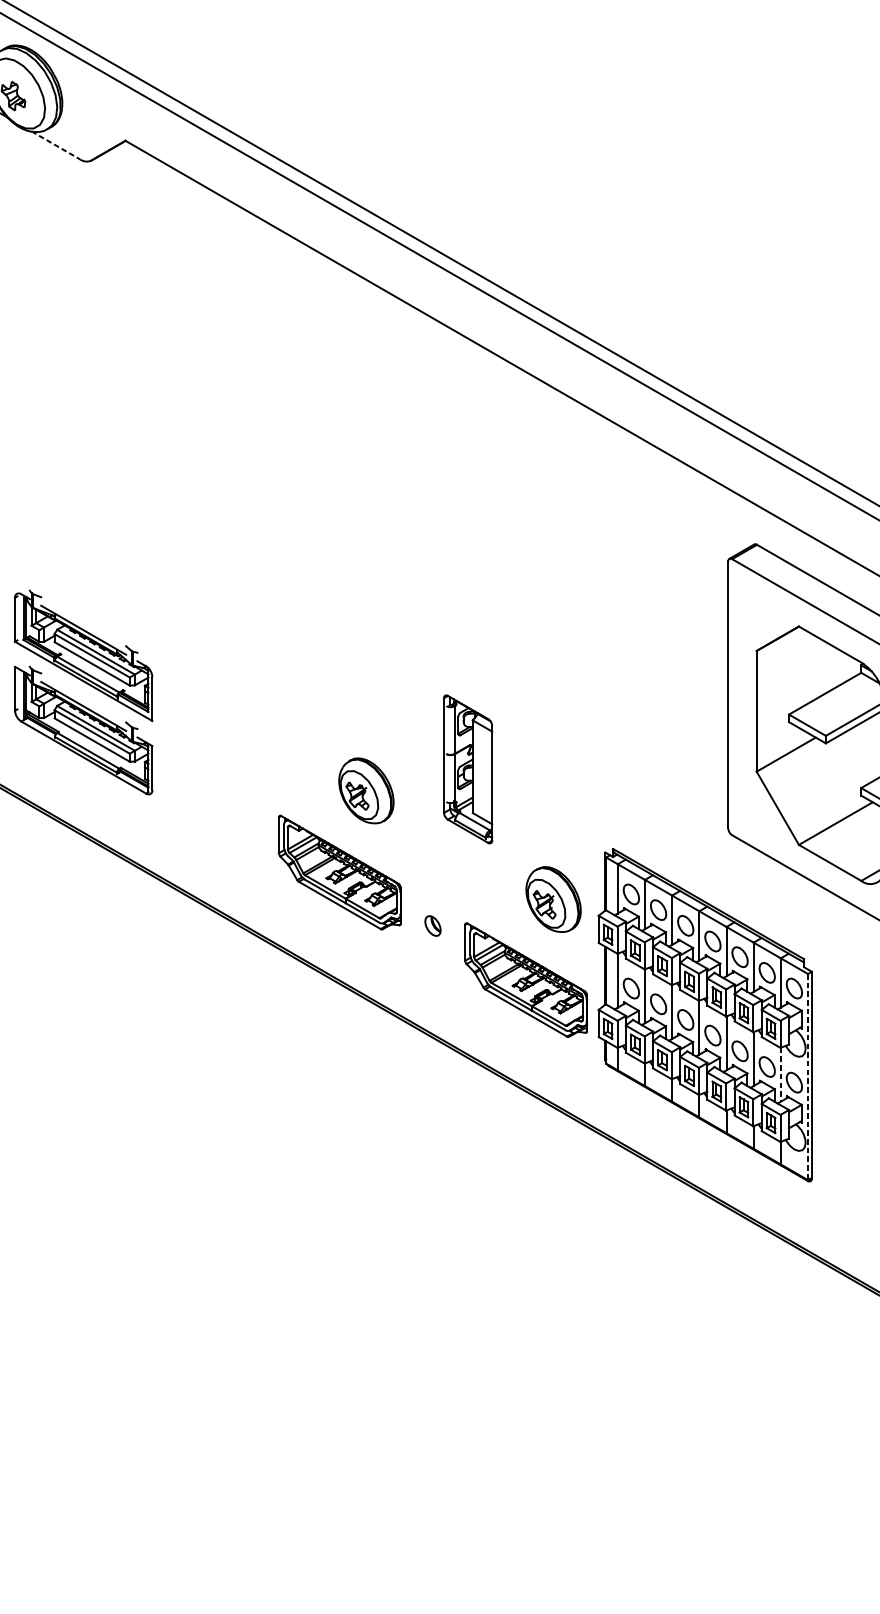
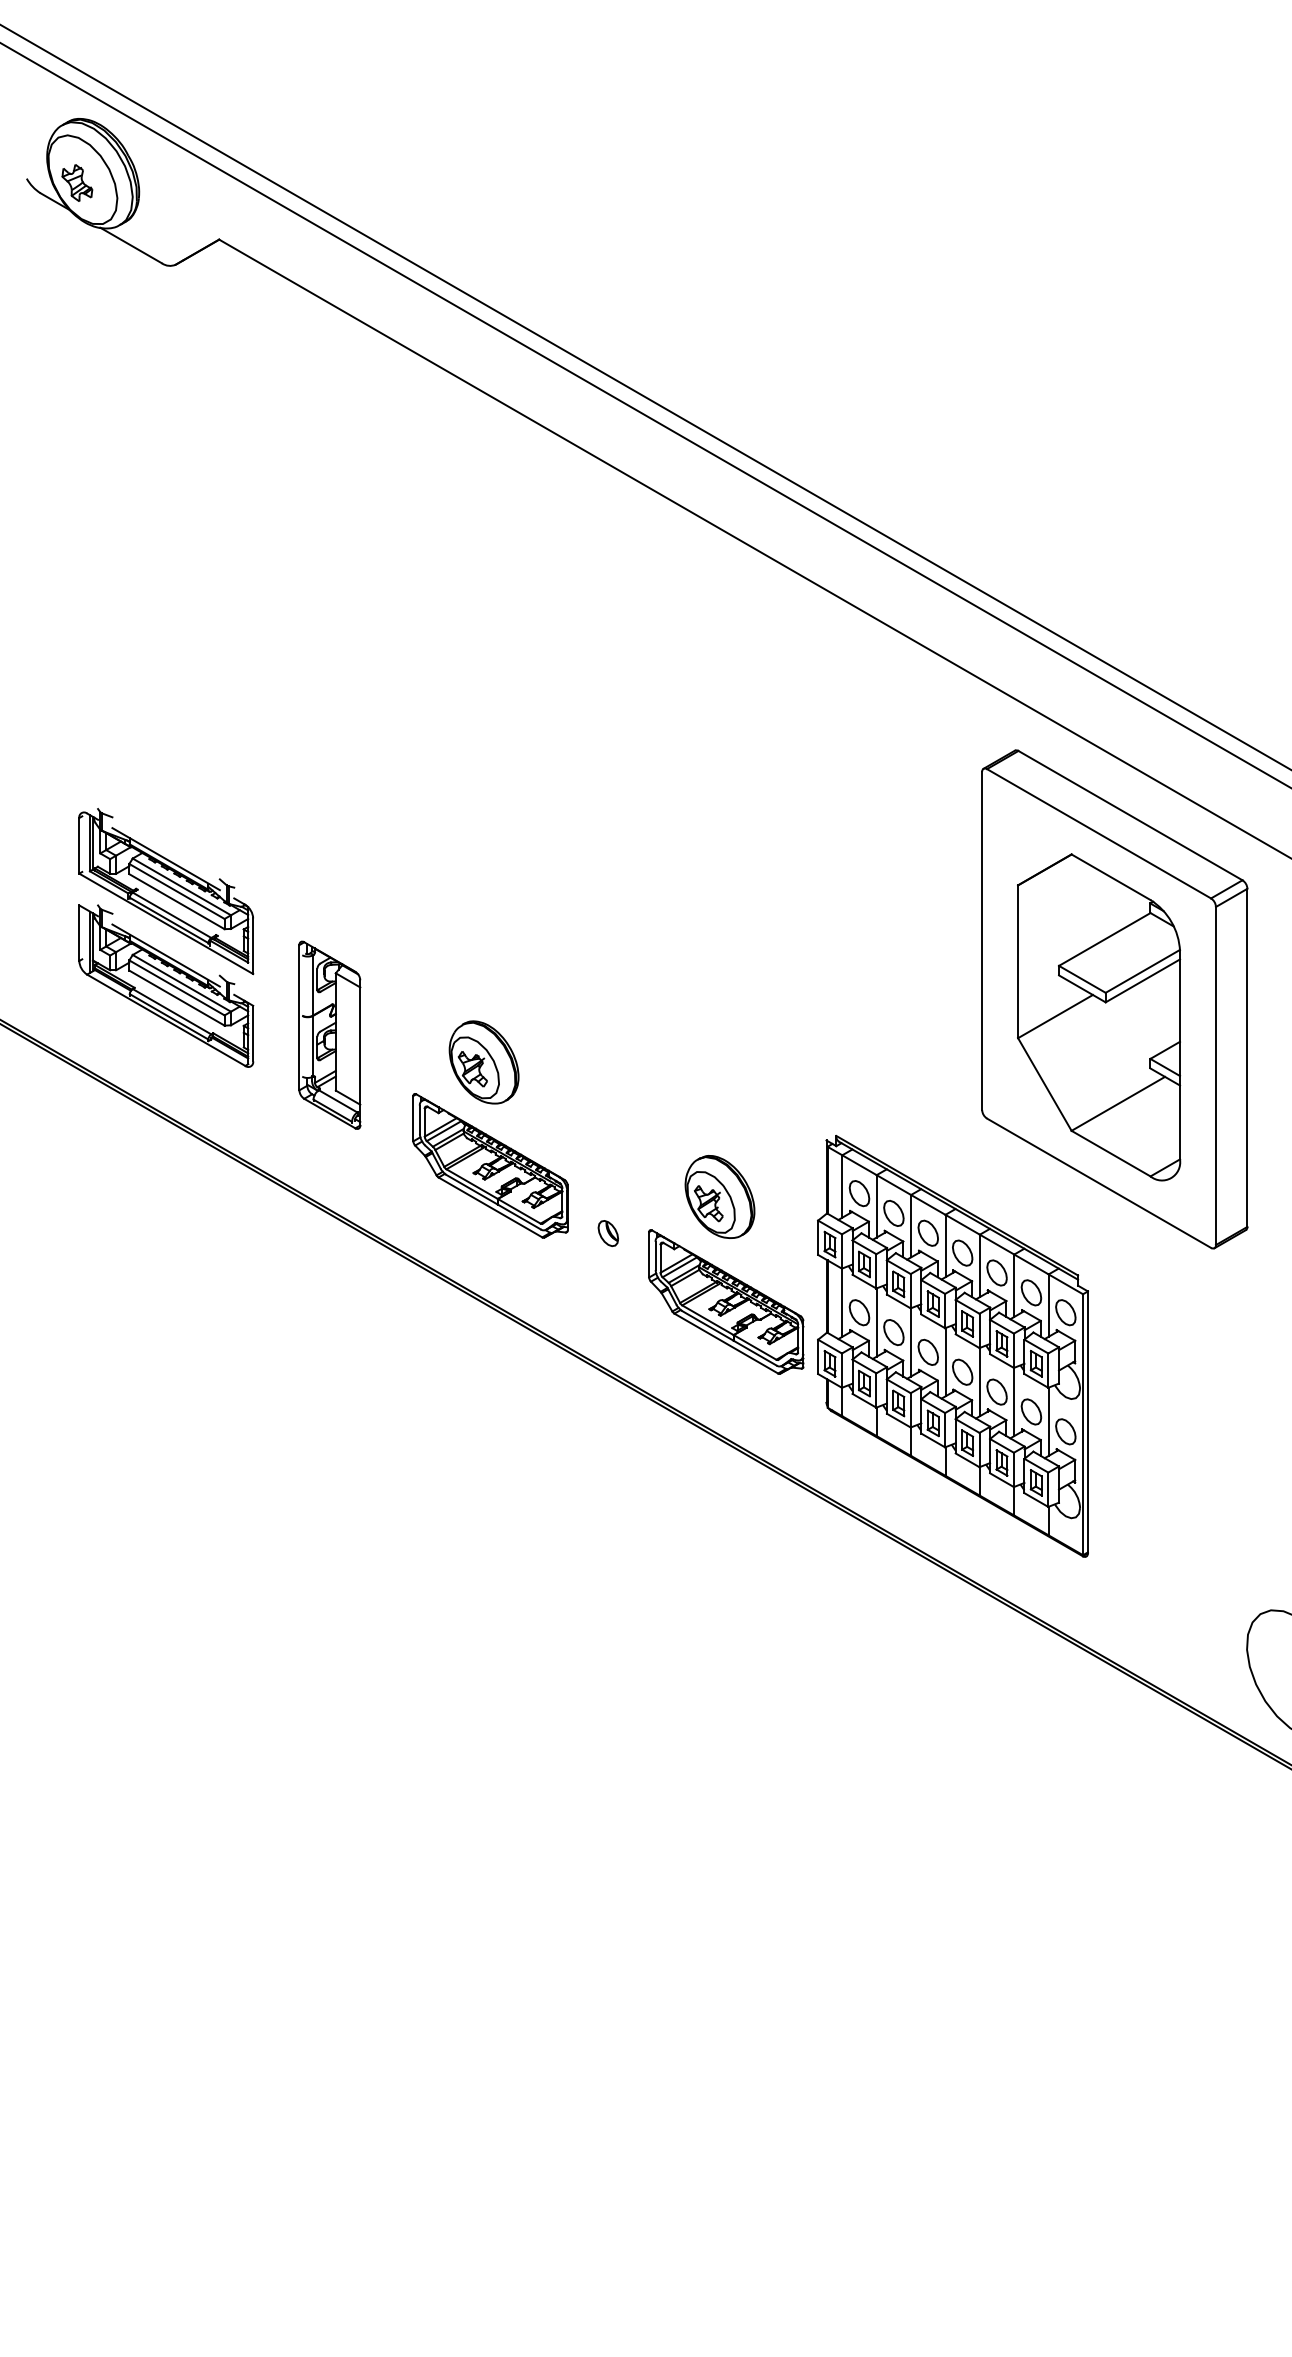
line: (56, 145) -> (131, 245), dashed -> solid
part: (467, 768) -> (329, 1034), moved
part: (365, 790) -> (483, 1062), moved
part: (553, 899) -> (719, 1196), moved
line: (780, 1075) -> (1048, 1422), dashed -> solid
line: (808, 1077) -> (1083, 1425), dashed -> solid

